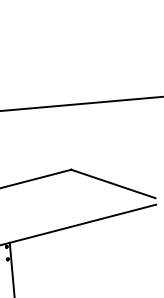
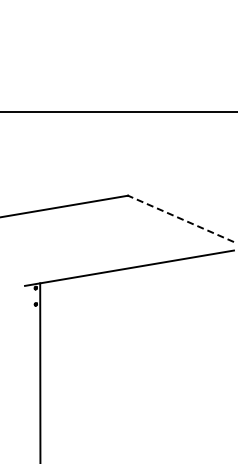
line: (113, 183) -> (181, 218), solid -> dashed

